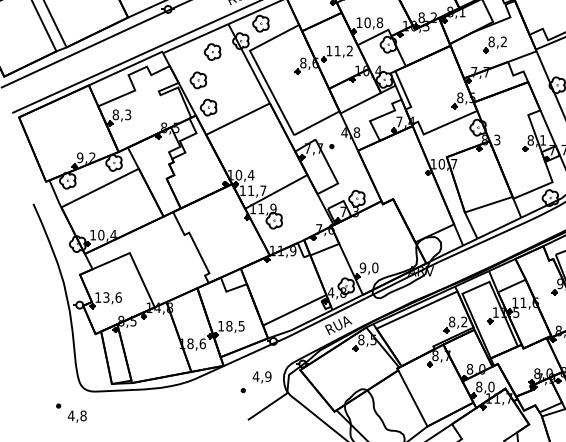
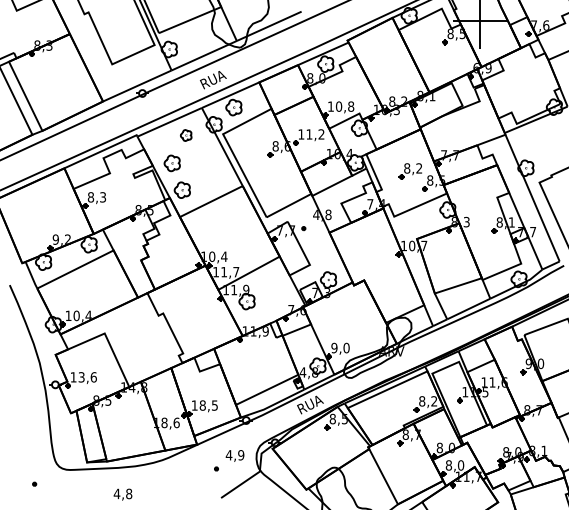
part: (493, 44) -> (409, 171), moved
part: (211, 52) -> (185, 135), size x0.7
text: (76, 416) -> (122, 494), moved

